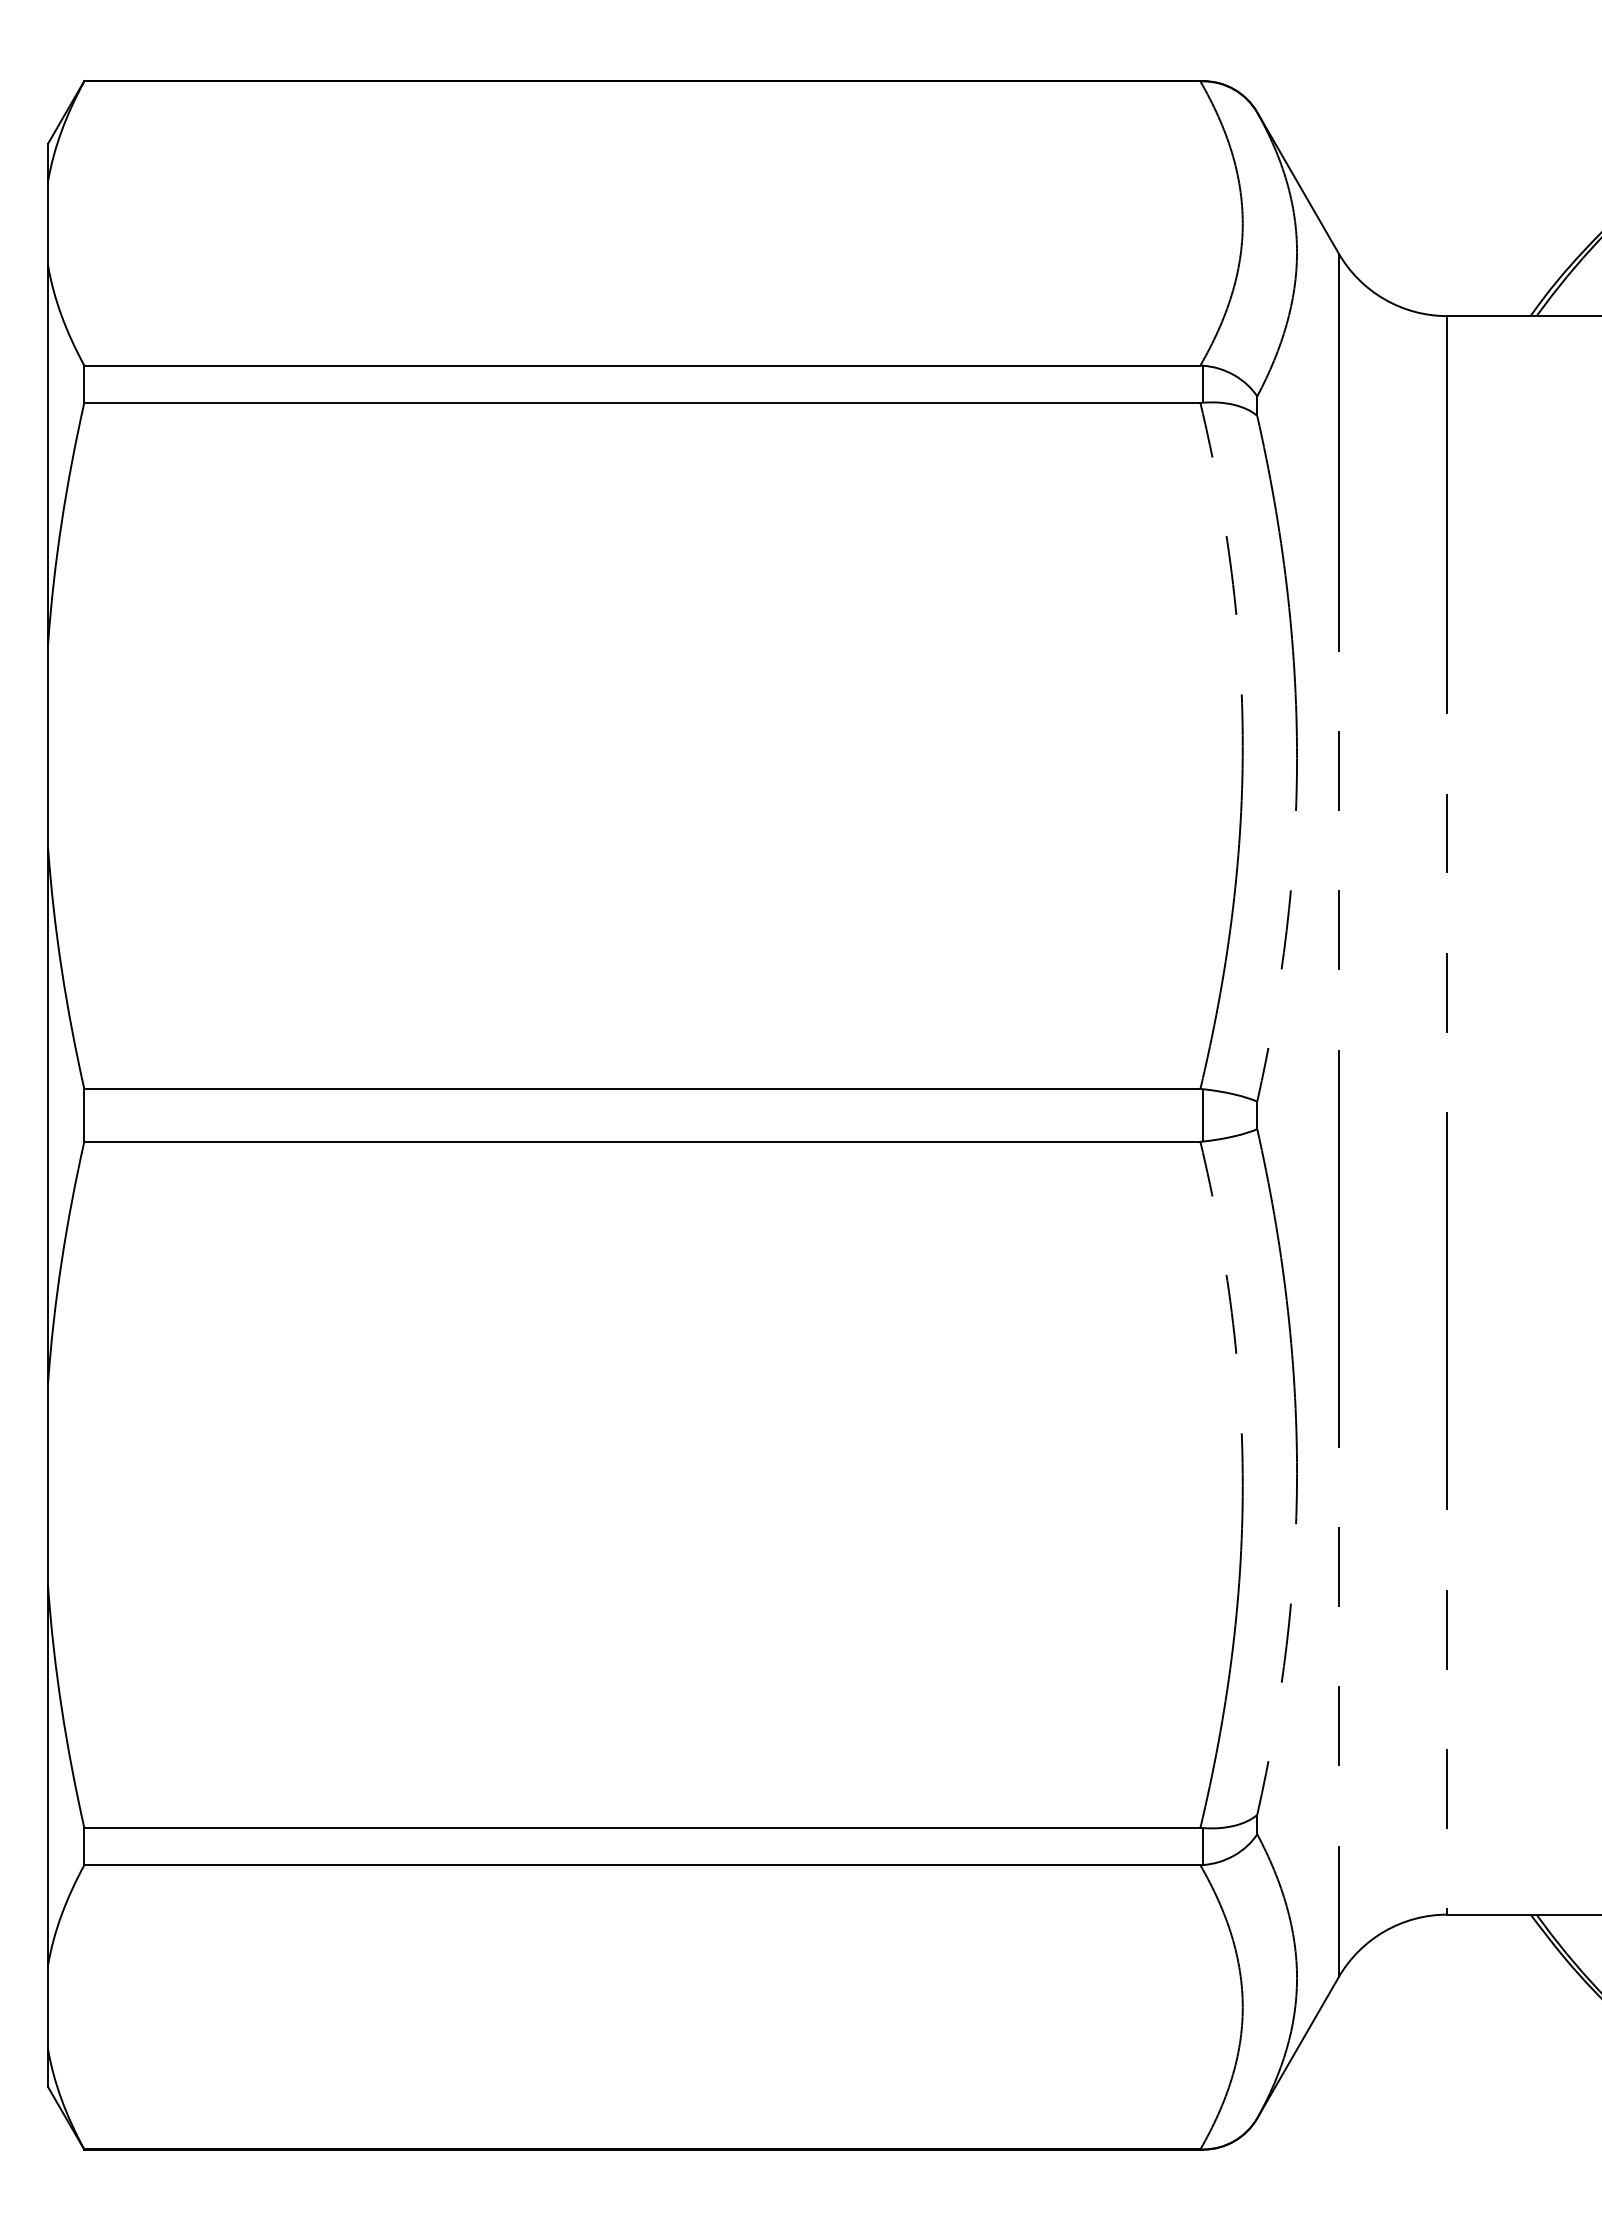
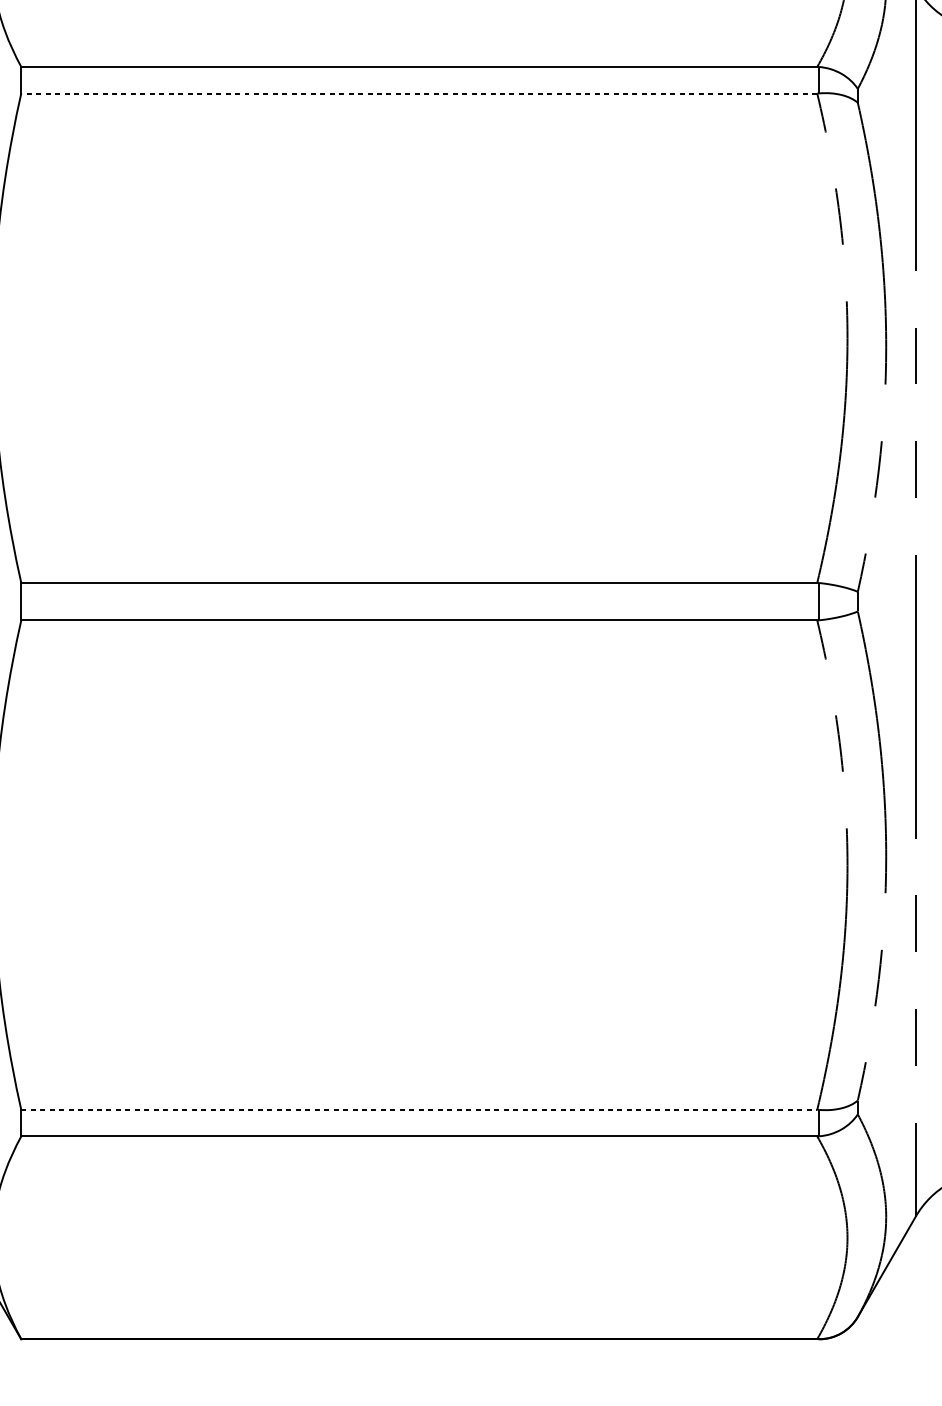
line: (641, 402) -> (418, 93), solid -> dashed
line: (642, 1827) -> (419, 1109), solid -> dashed

